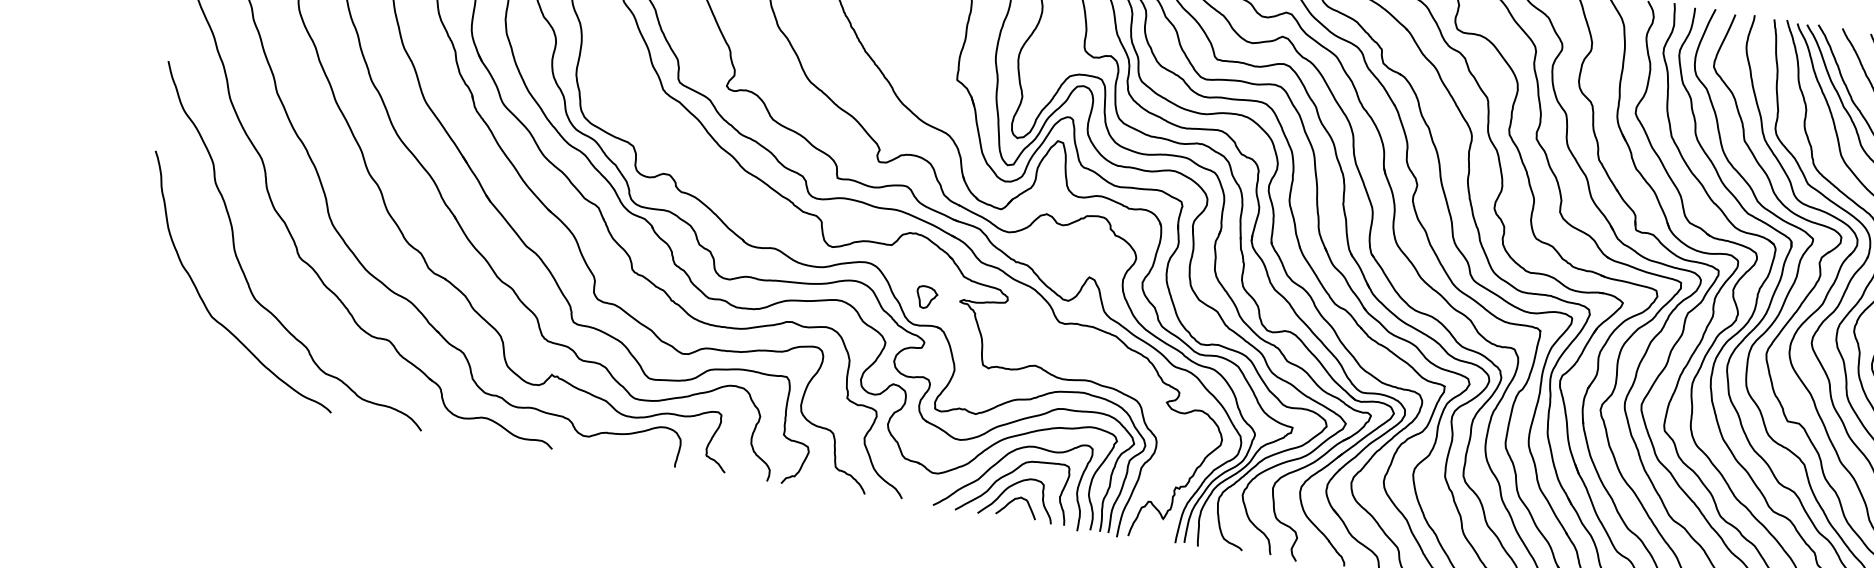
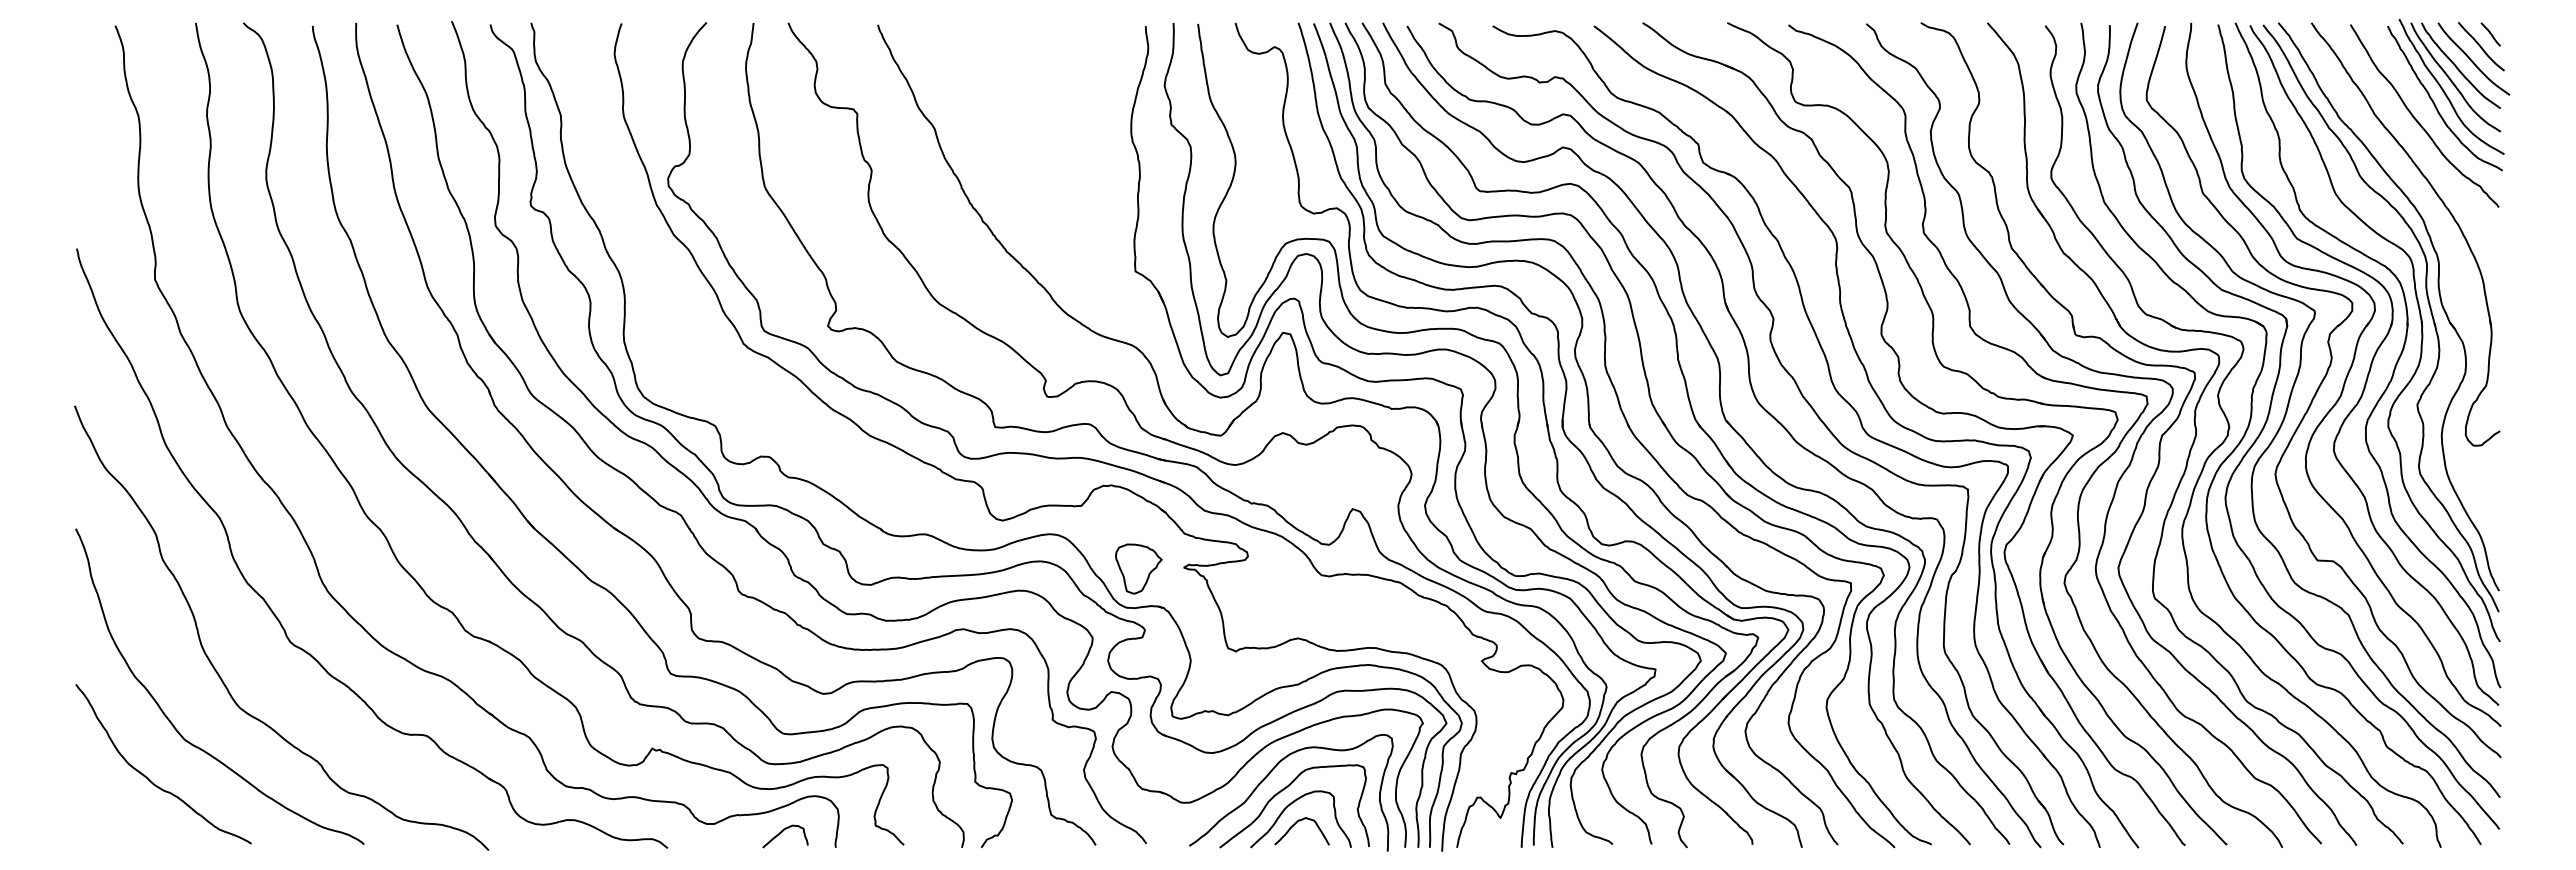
part: (926, 297) -> (1138, 568), size x1.67
curve: (183, 343) -> (152, 781), added
curve: (637, 450) -> (782, 832), added

